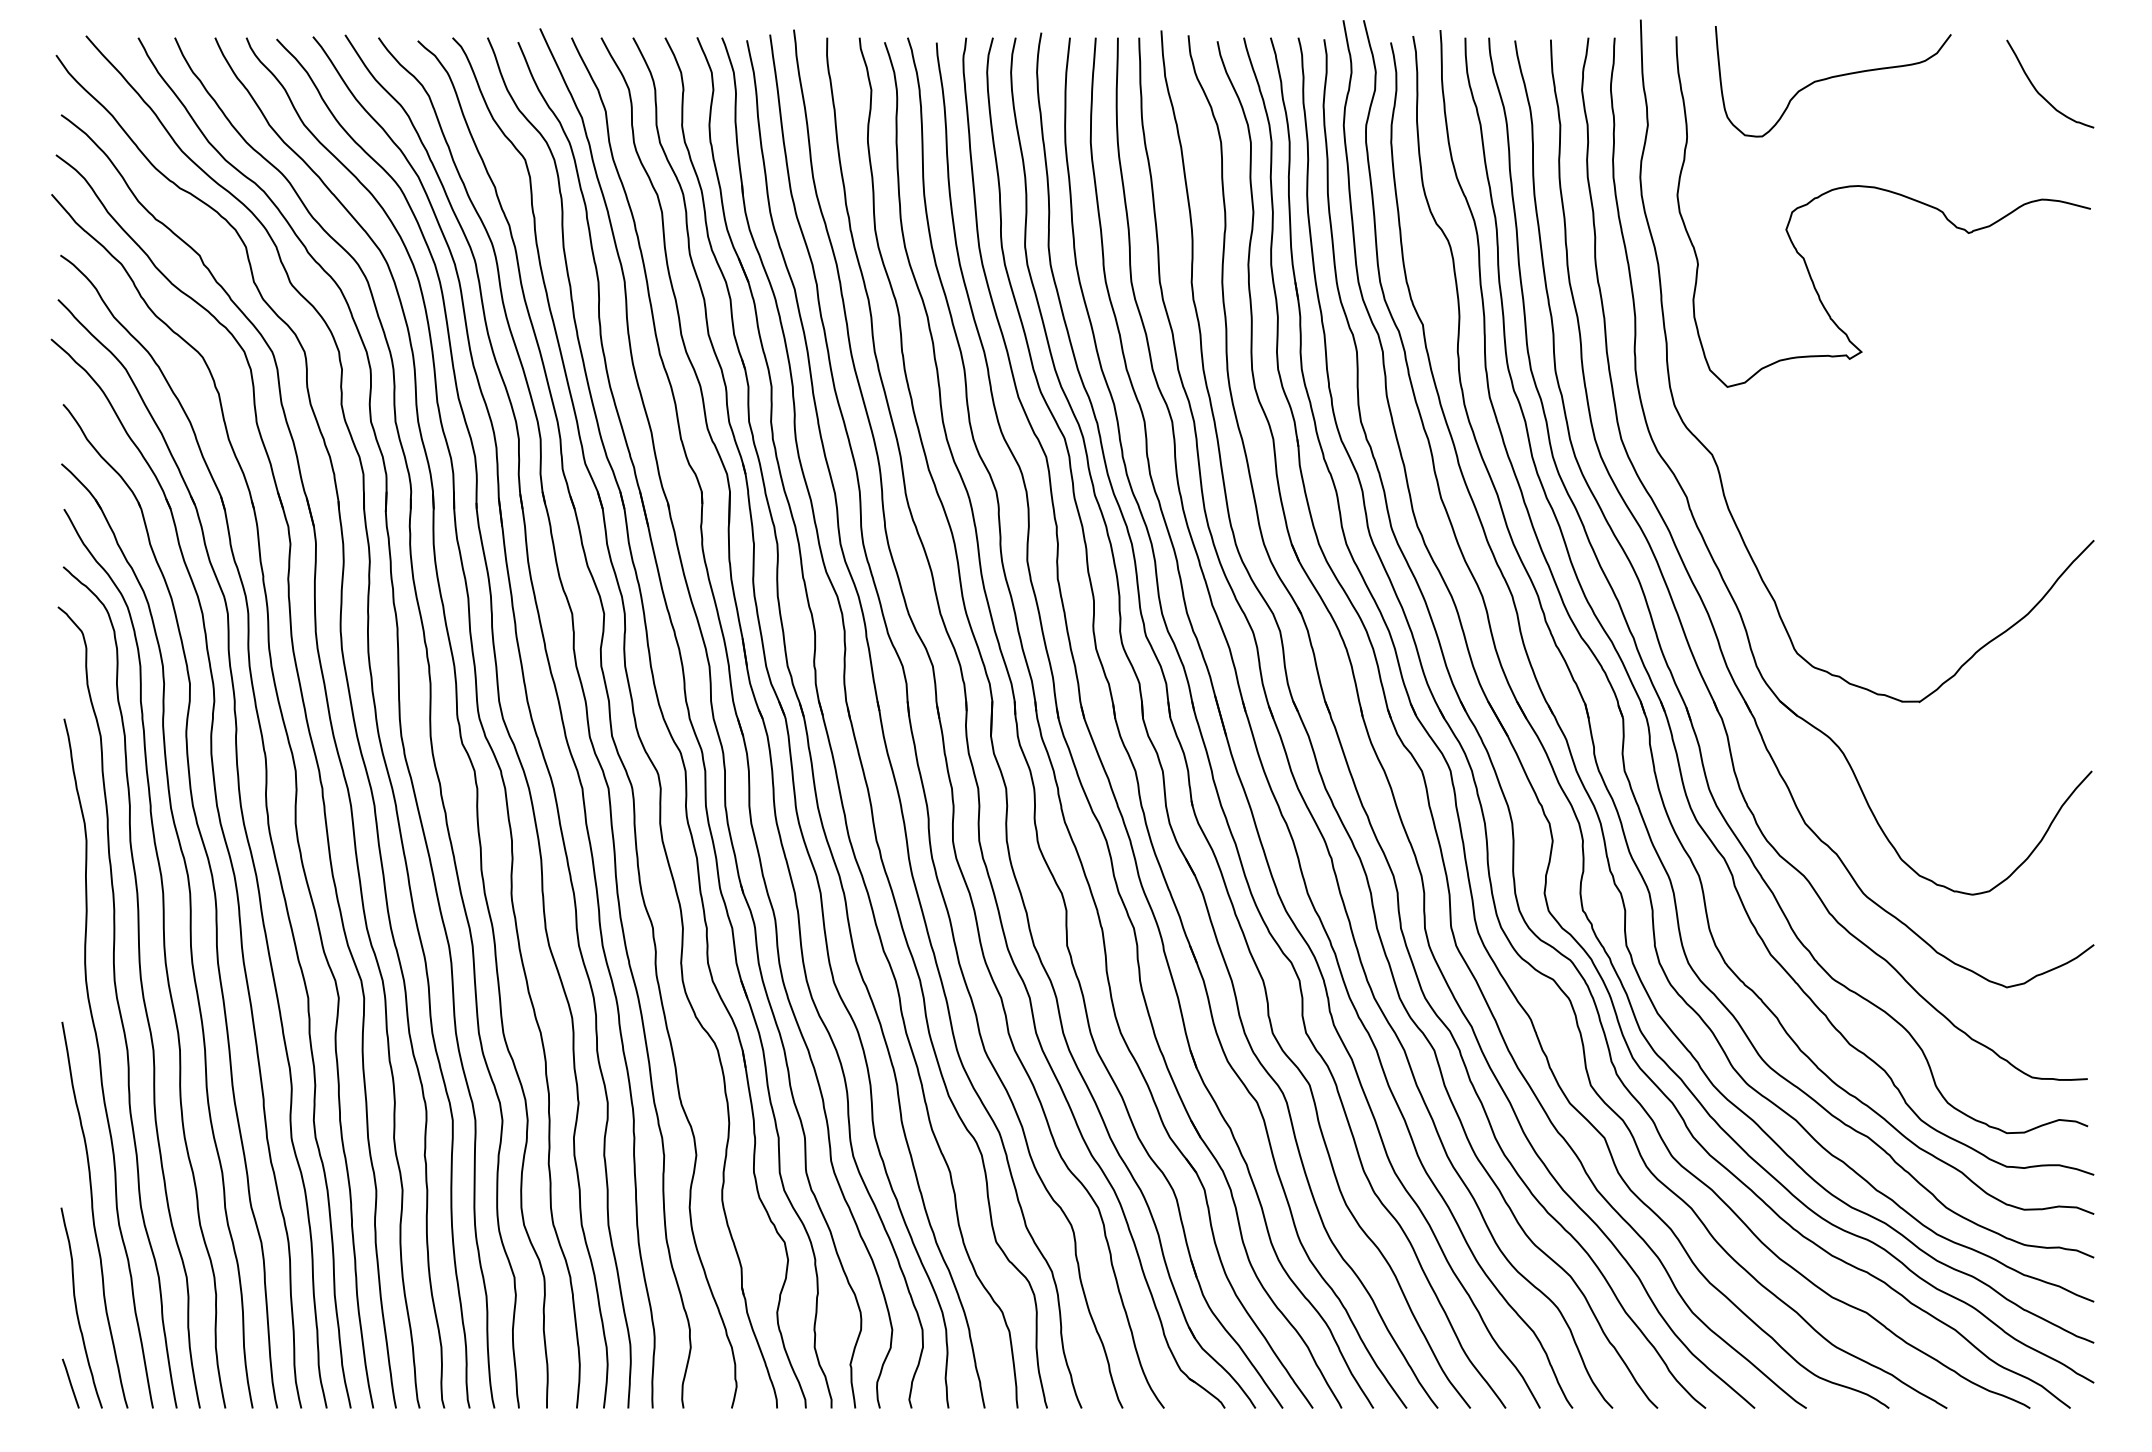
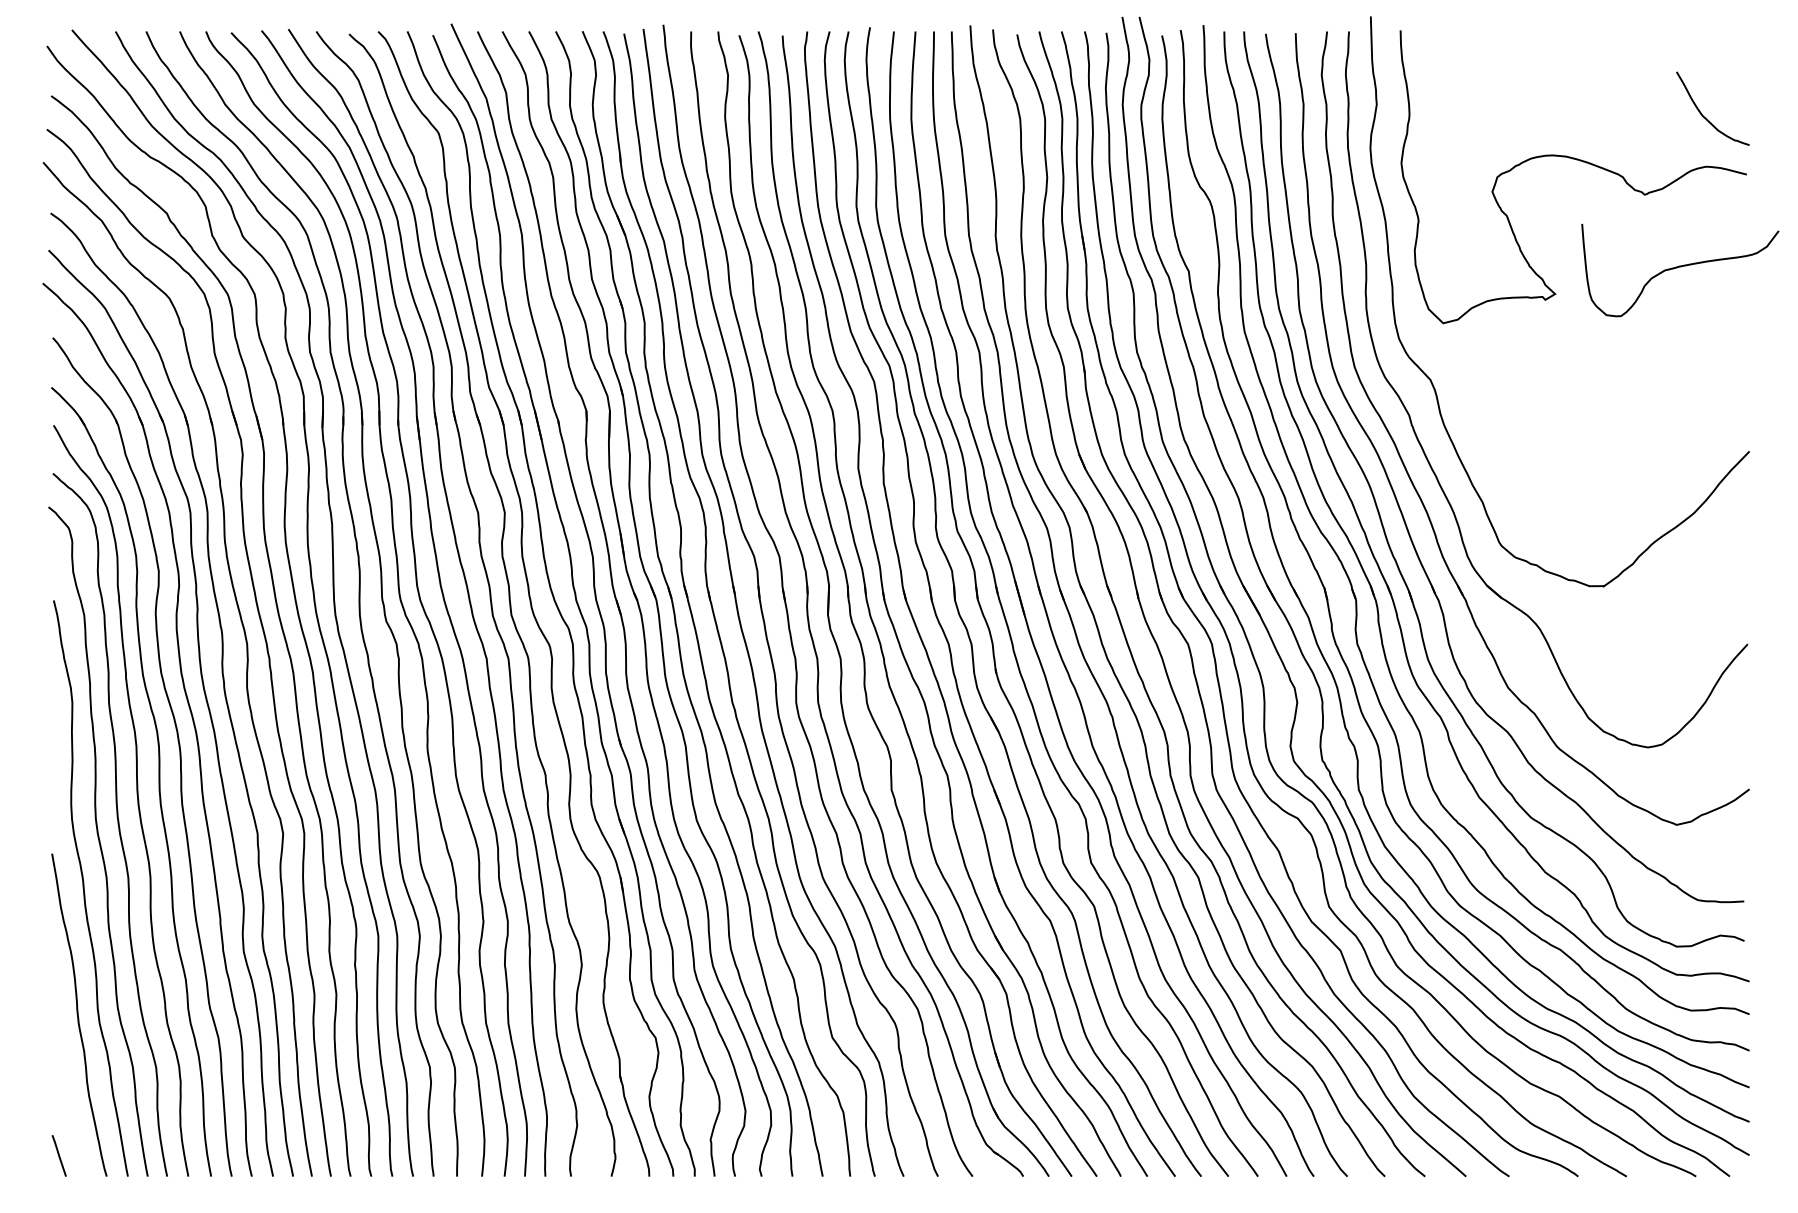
curve: (1831, 78) -> (1678, 267), moved
curve: (2040, 93) -> (1704, 116), moved
curve: (77, 1308) -> (64, 1093), removed

